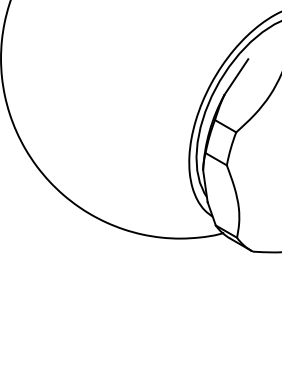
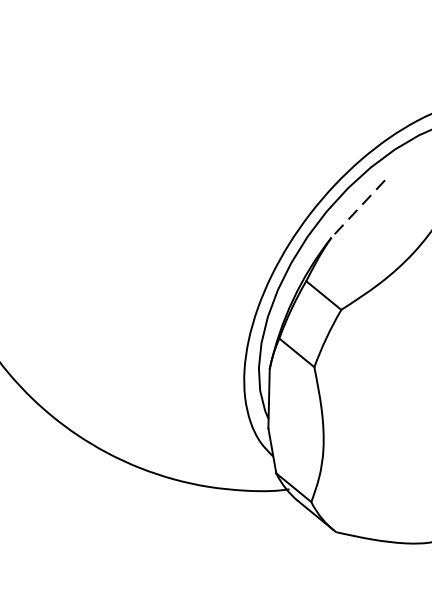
line: (236, 77) -> (358, 210), solid -> dashed

